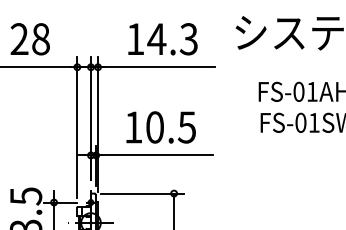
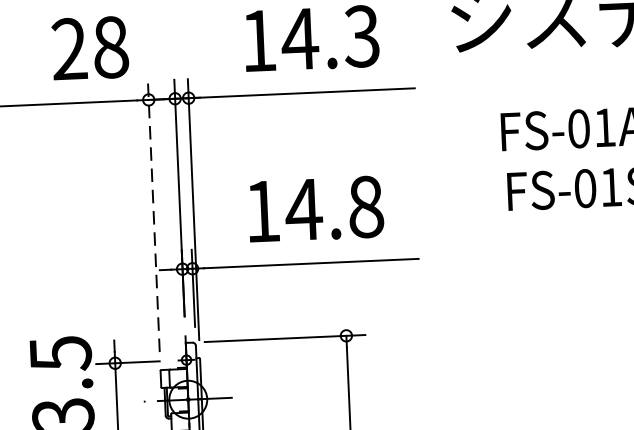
text: (29, 39) -> (88, 48), moved
line: (77, 127) -> (154, 216), solid -> dashed
text: (170, 127) -> (333, 208), 10.5 -> 14.8

